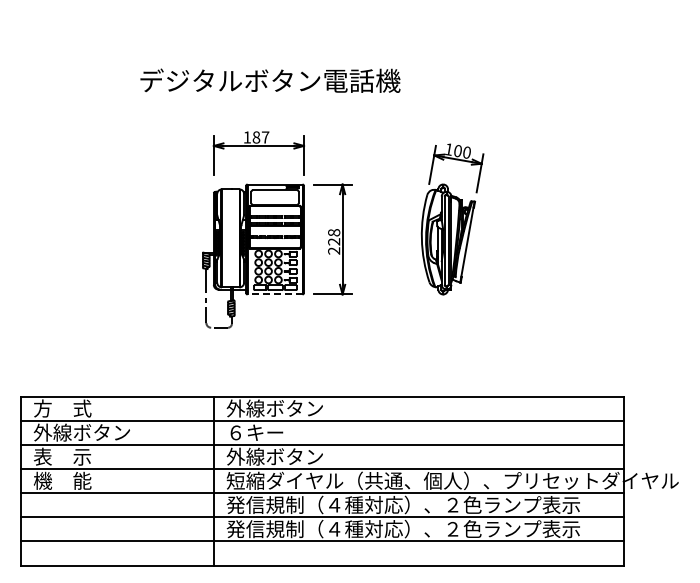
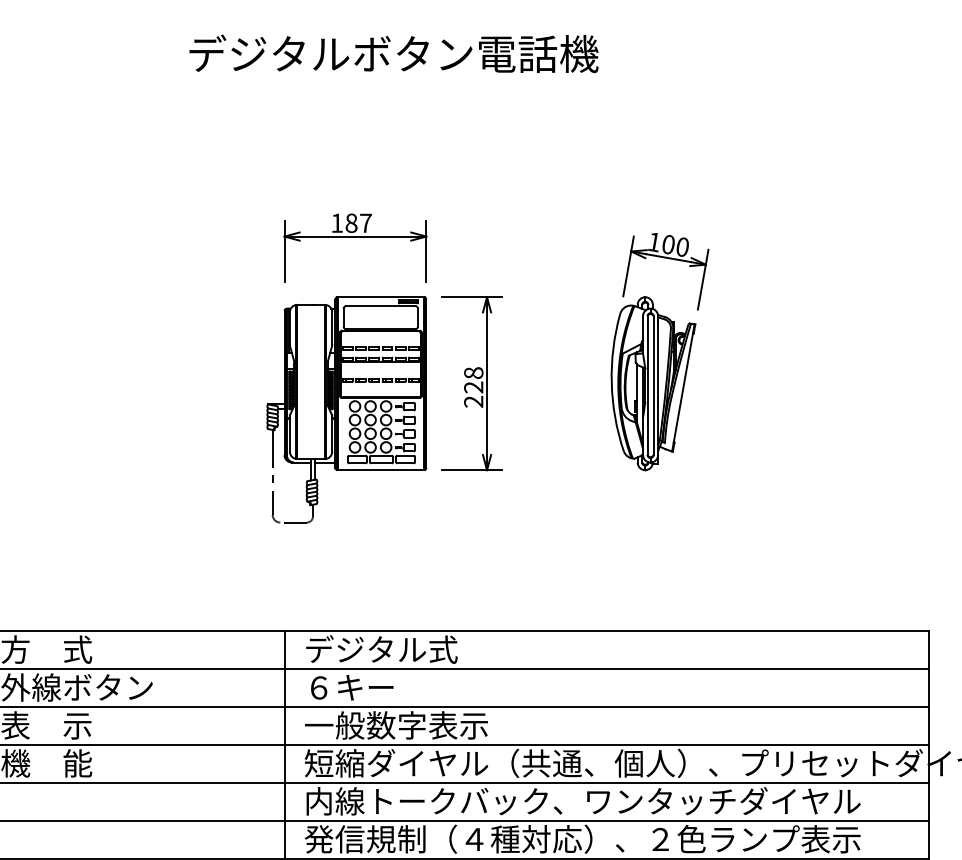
text: (270, 80) -> (394, 53), moved
line: (274, 294) -> (379, 470), dashed -> solid
text: (274, 408) -> (379, 649), 外線ボタン -> デジタル式
text: (285, 456) -> (397, 725), 外線ボタン -> 一般数字表示
text: (402, 504) -> (581, 800), 発信規制（４種対応）、２色ランプ表示 -> 内線トークバック、ワンタッチダイヤル

